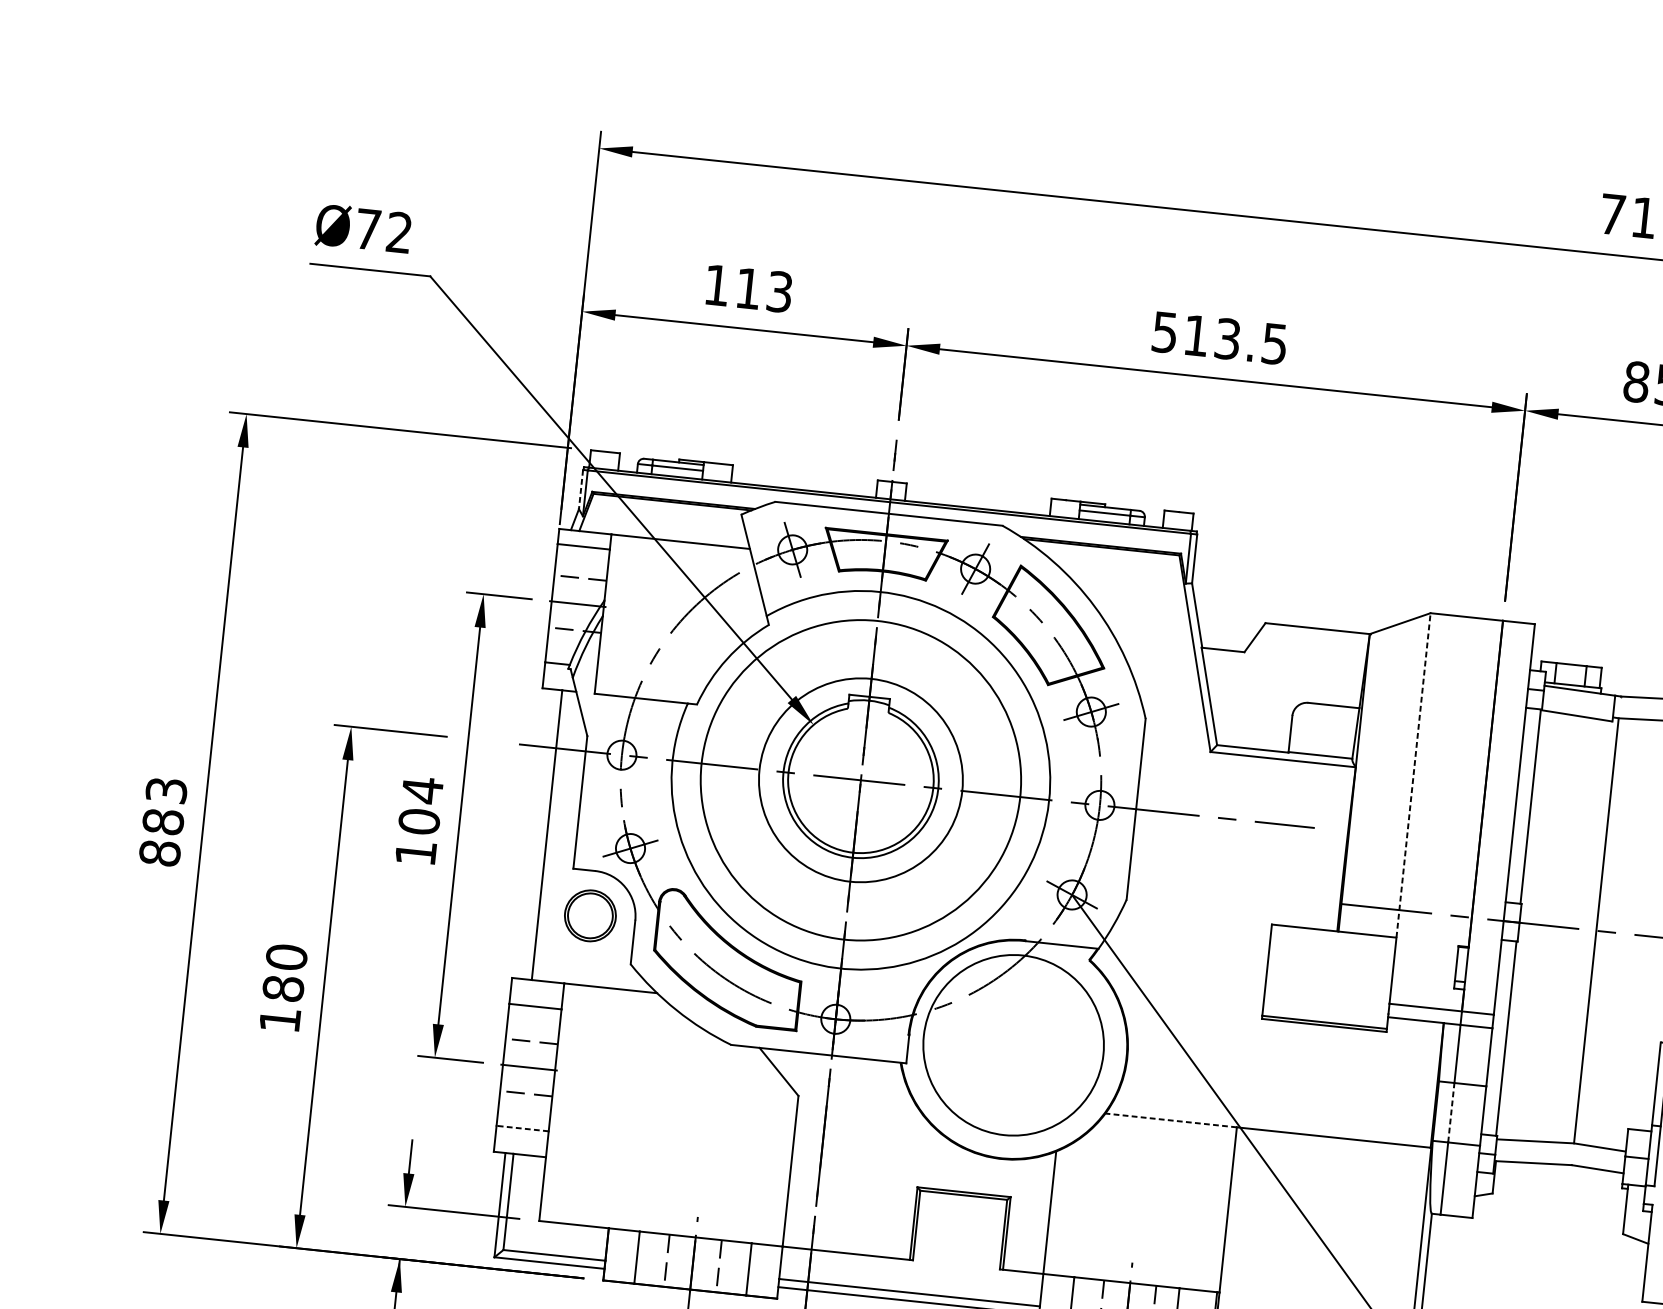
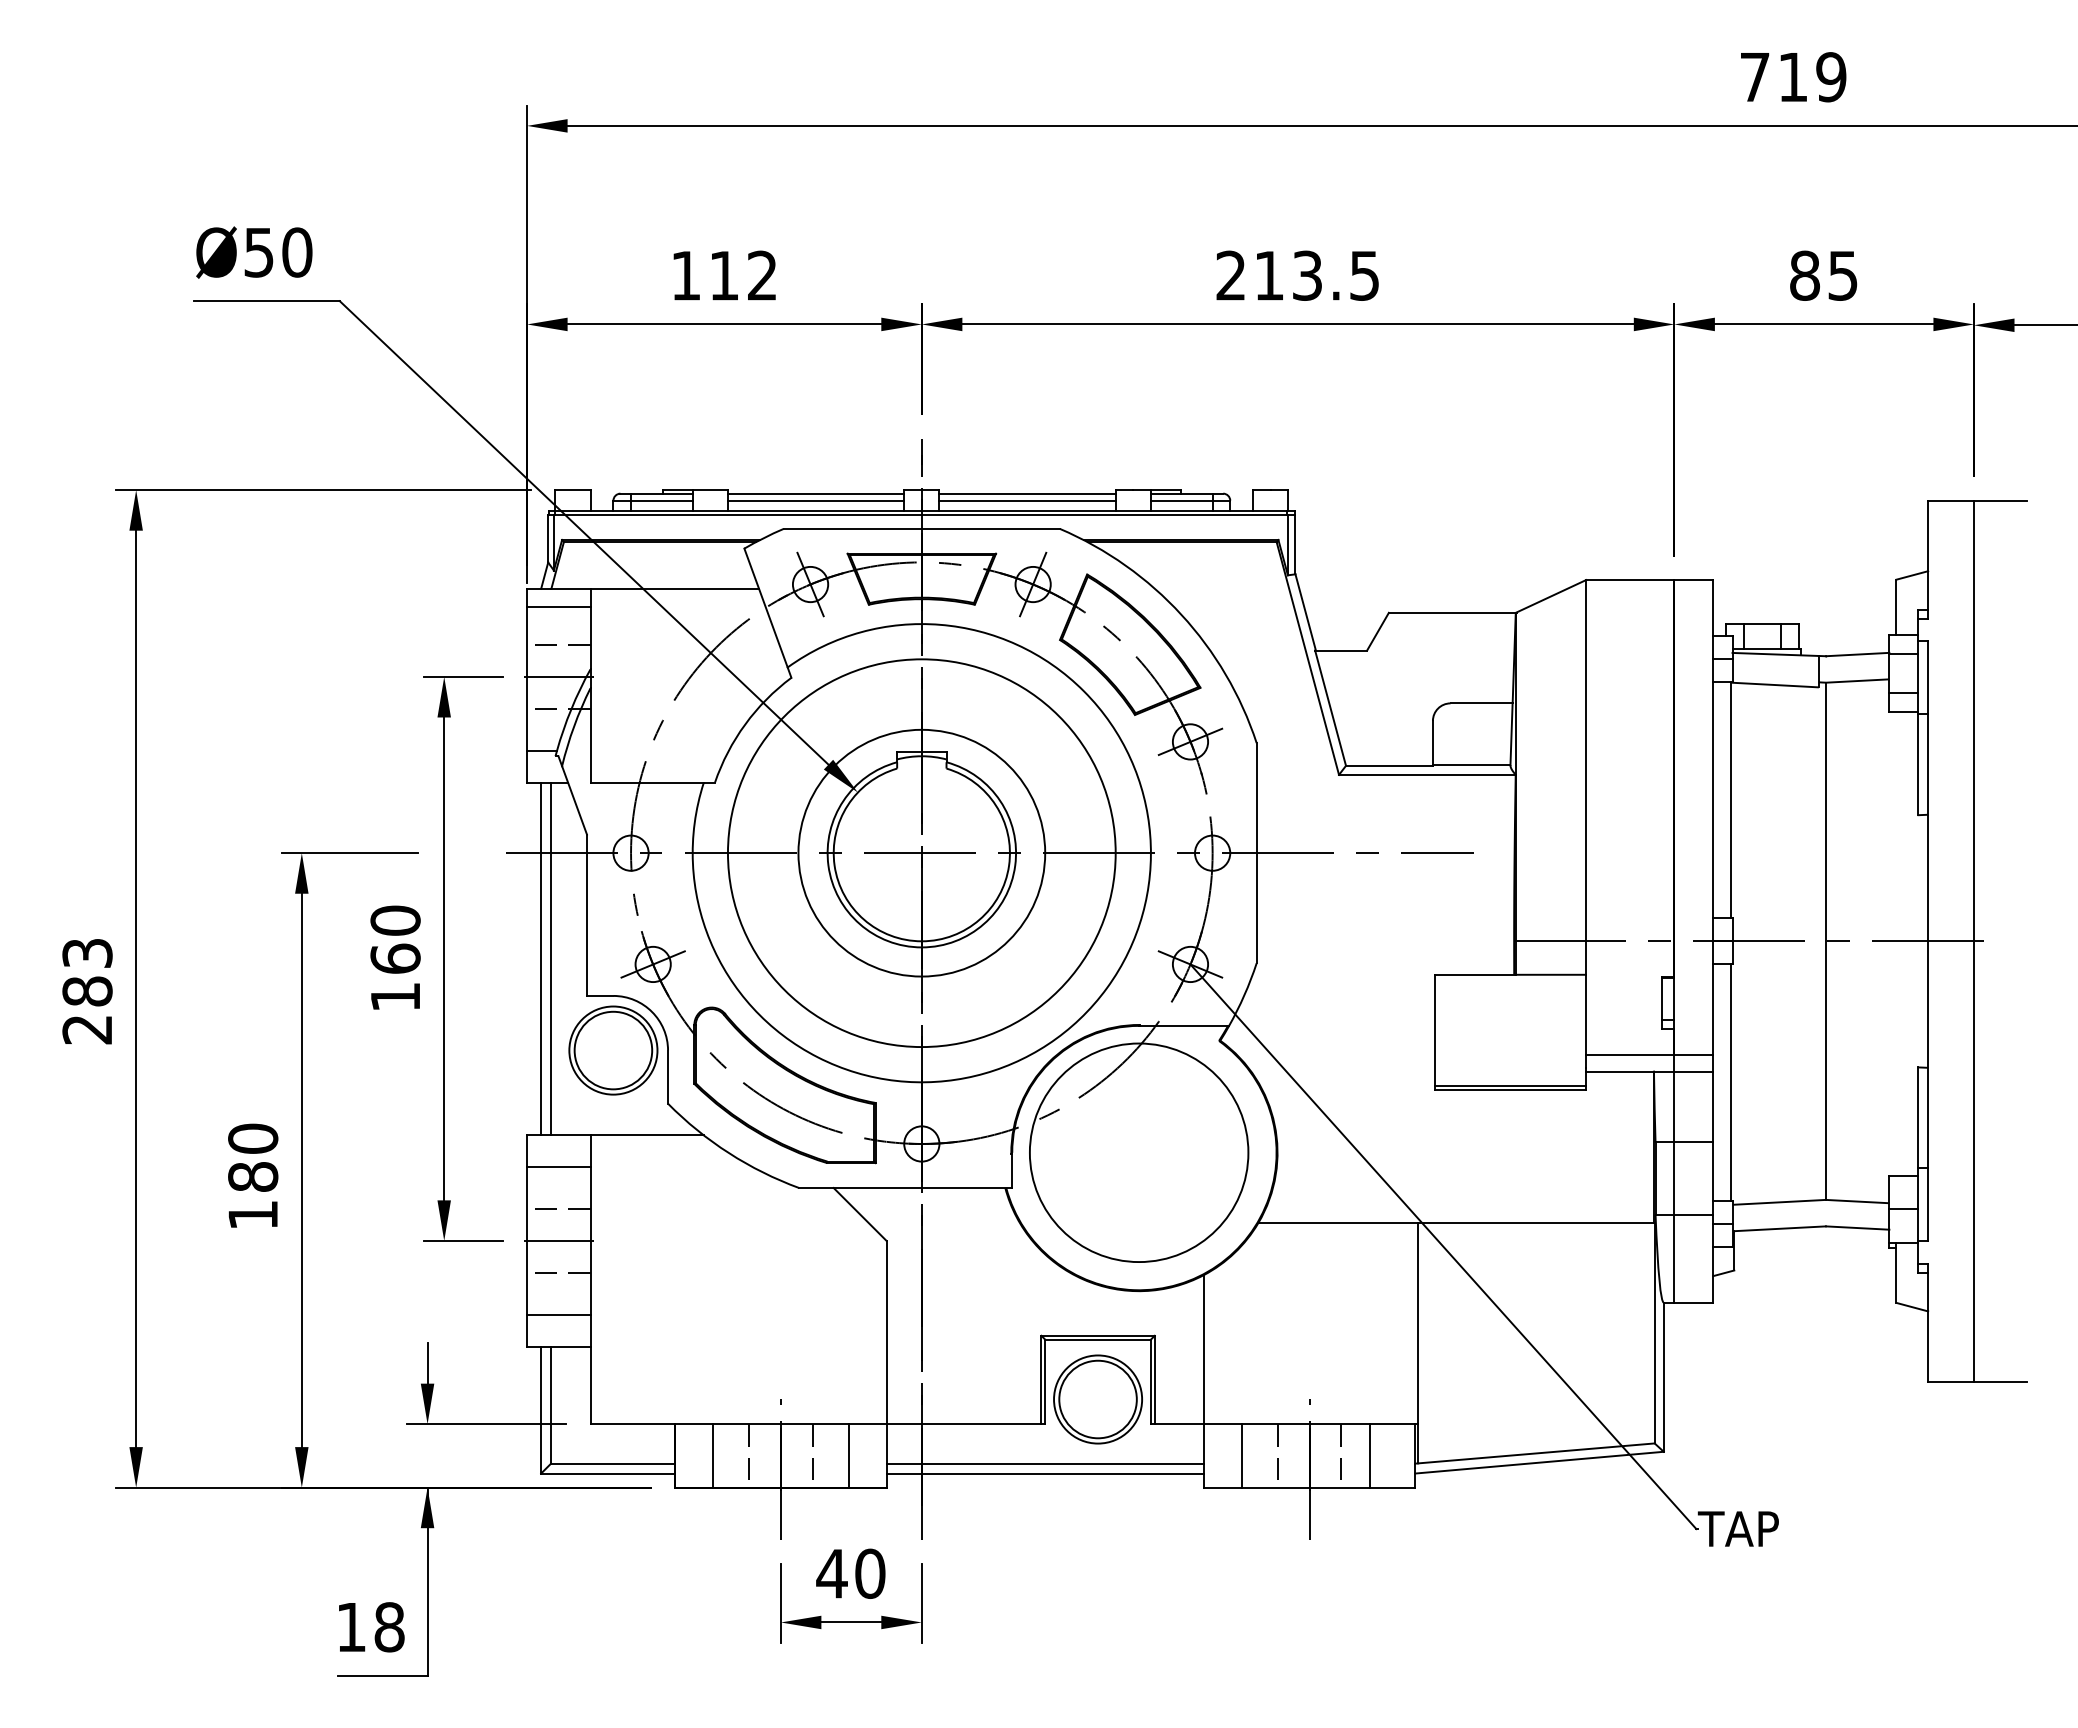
text: (384, 231) -> (278, 252), Ø72 -> Ø50
text: (779, 291) -> (762, 275), 113 -> 112
text: (1164, 332) -> (1230, 275), 513.5 -> 213.5
line: (804, 475) -> (815, 493), added
line: (804, 481) -> (815, 500), added
line: (581, 489) -> (548, 538), dashed -> solid
line: (978, 493) -> (1027, 493), added
line: (978, 499) -> (1027, 500), added
line: (1413, 774) -> (1586, 776), dashed -> solid
text: (420, 805) -> (395, 939), 104 -> 160
line: (539, 834) -> (541, 958), added
text: (159, 853) -> (87, 1029), 883 -> 283
part: (590, 915) -> (613, 1050), size x1.43
line: (1451, 1112) -> (1674, 1178), dashed -> solid
line: (1171, 1120) -> (1338, 1223), dashed -> solid
line: (522, 1128) -> (558, 1315), dashed -> solid
part: (958, 1244) -> (1097, 1399), added

